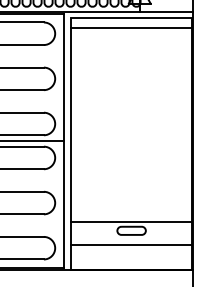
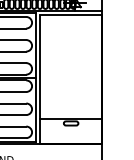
line: (132, 29) -> (71, 20), removed
line: (132, 244) -> (71, 130), removed

